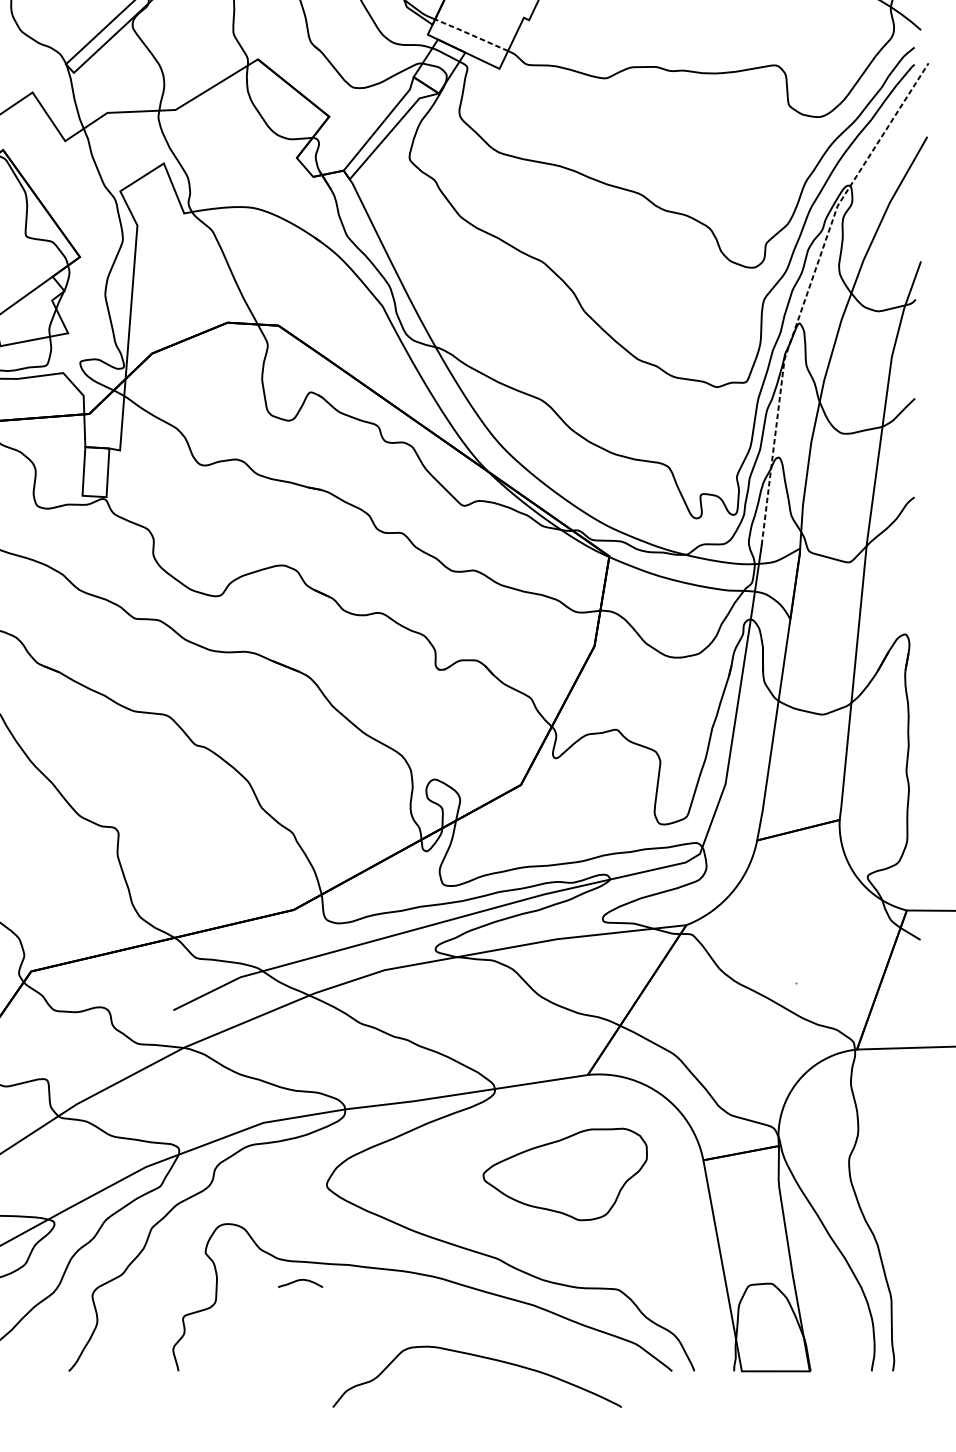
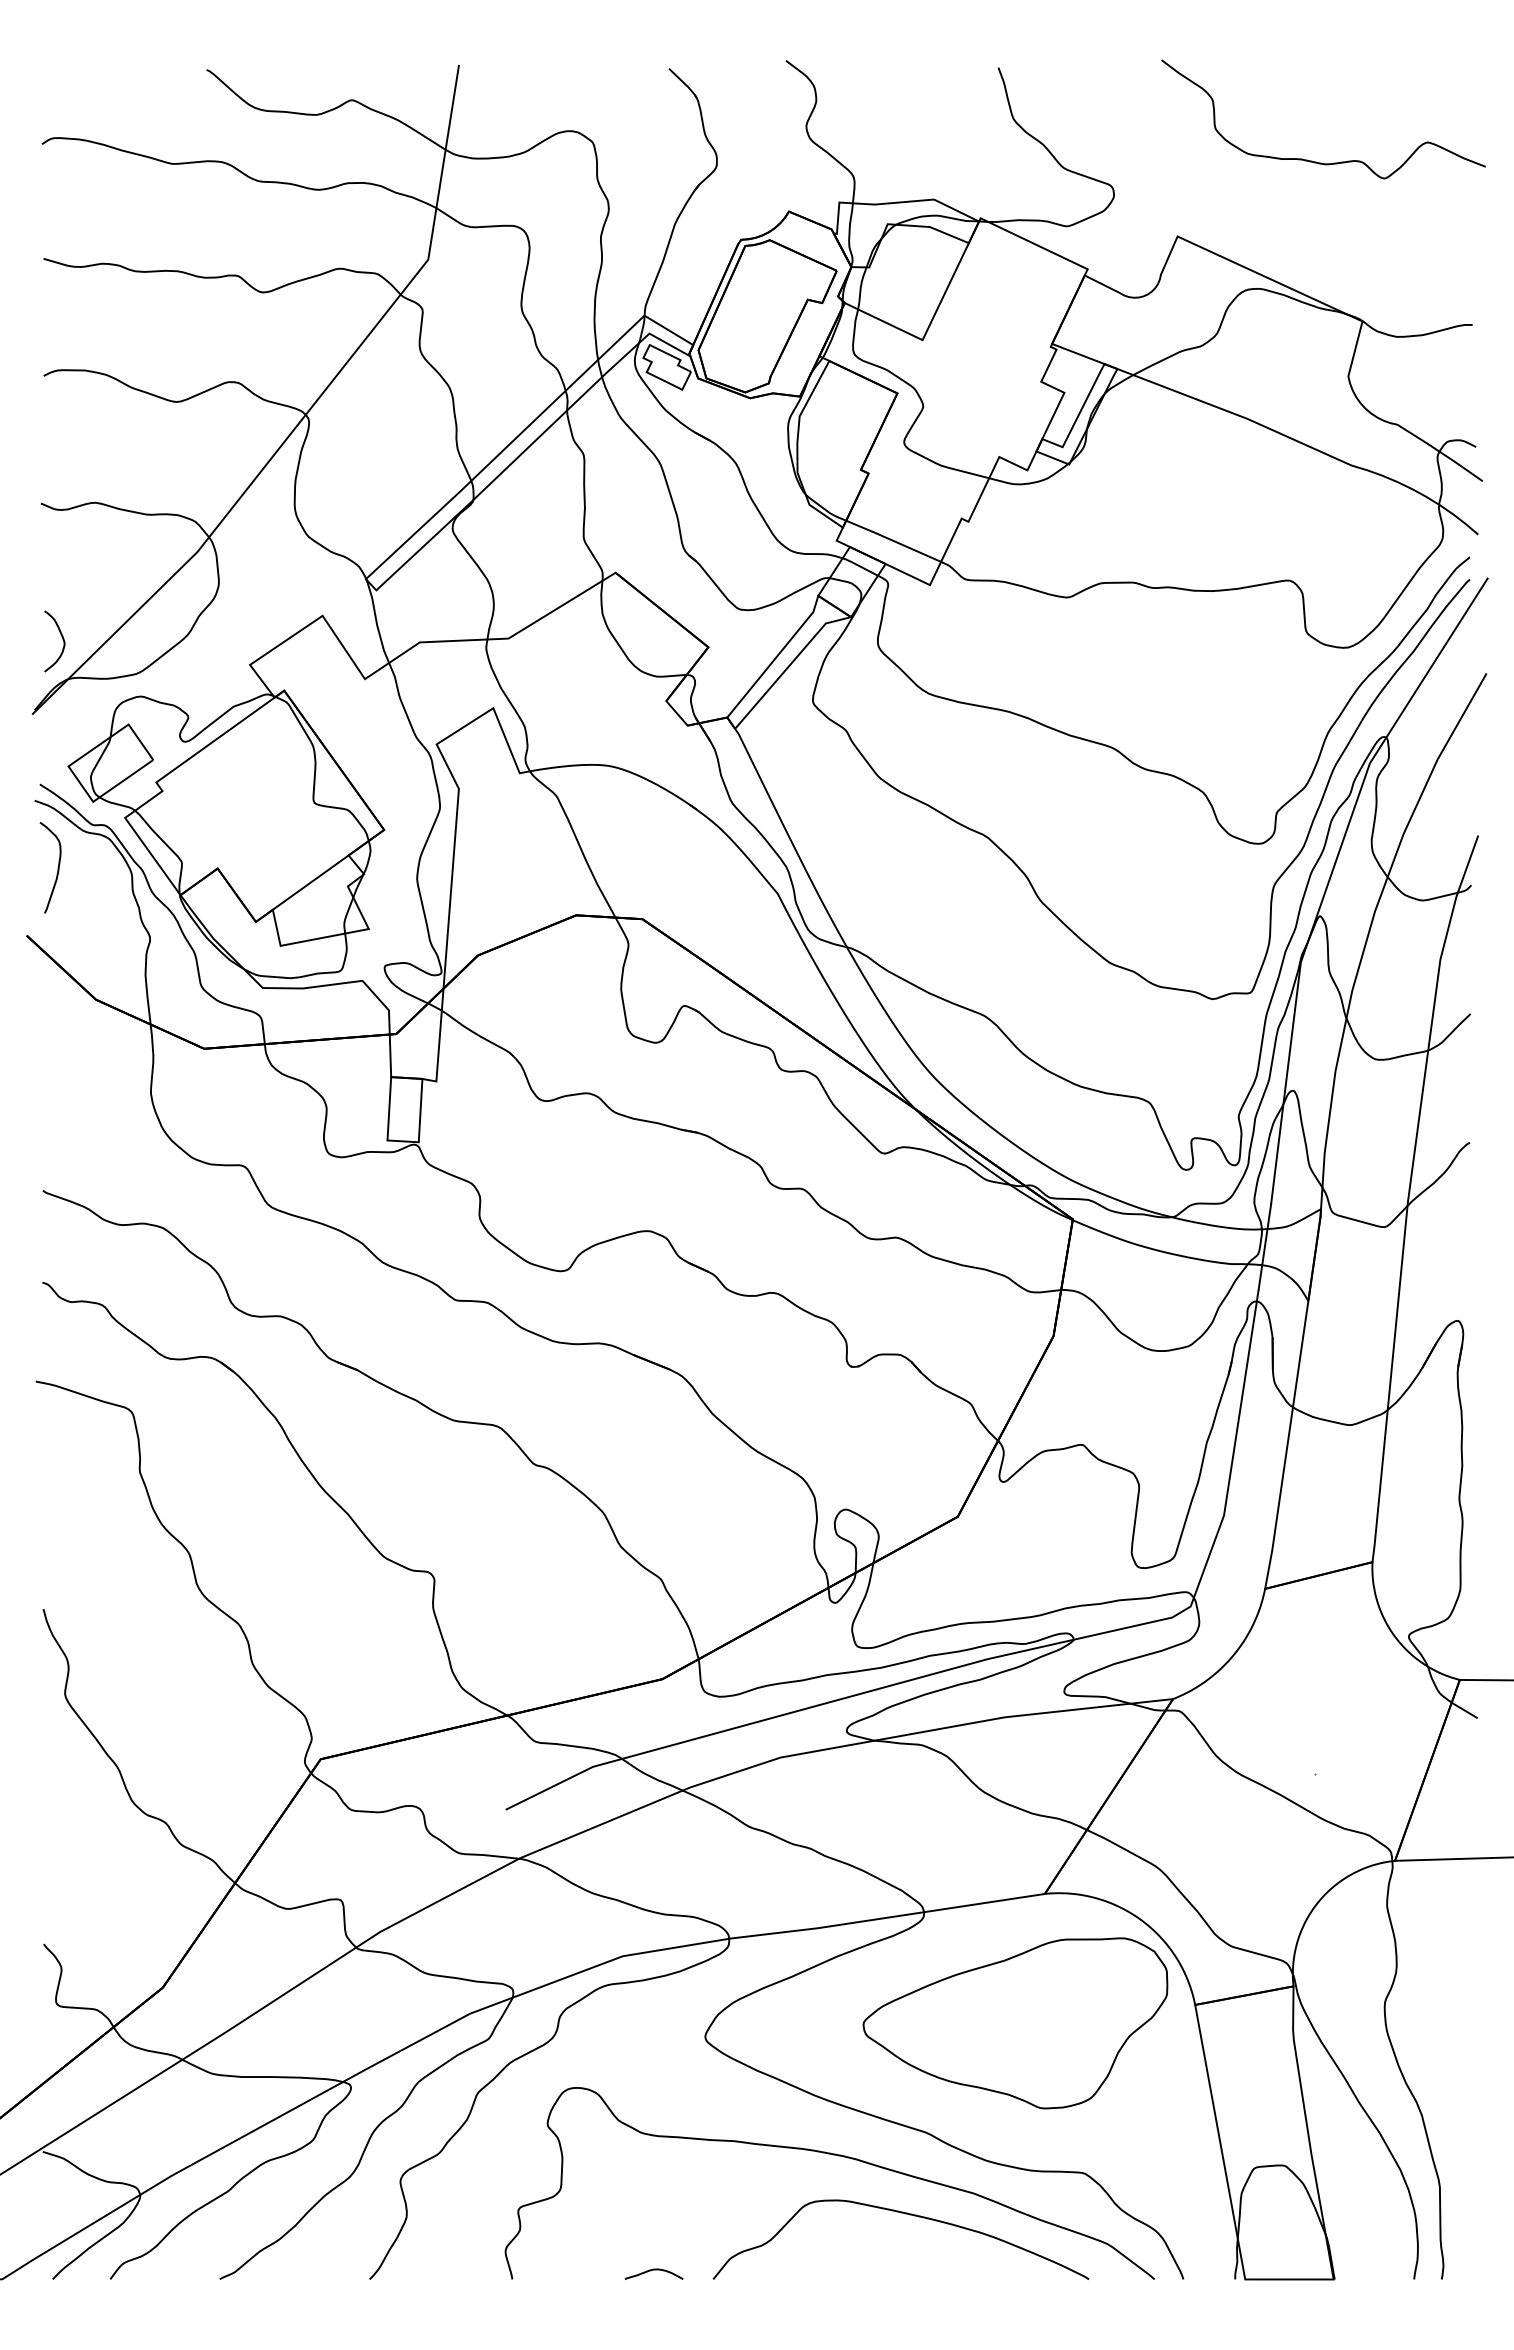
line: (471, 34) -> (893, 540), dashed -> solid
line: (808, 291) -> (1331, 874), dashed -> solid
part: (565, 1174) -> (1015, 2023), size x1.43
curve: (300, 1280) -> (653, 2270), moved
curve: (480, 1357) -> (905, 2214), moved

